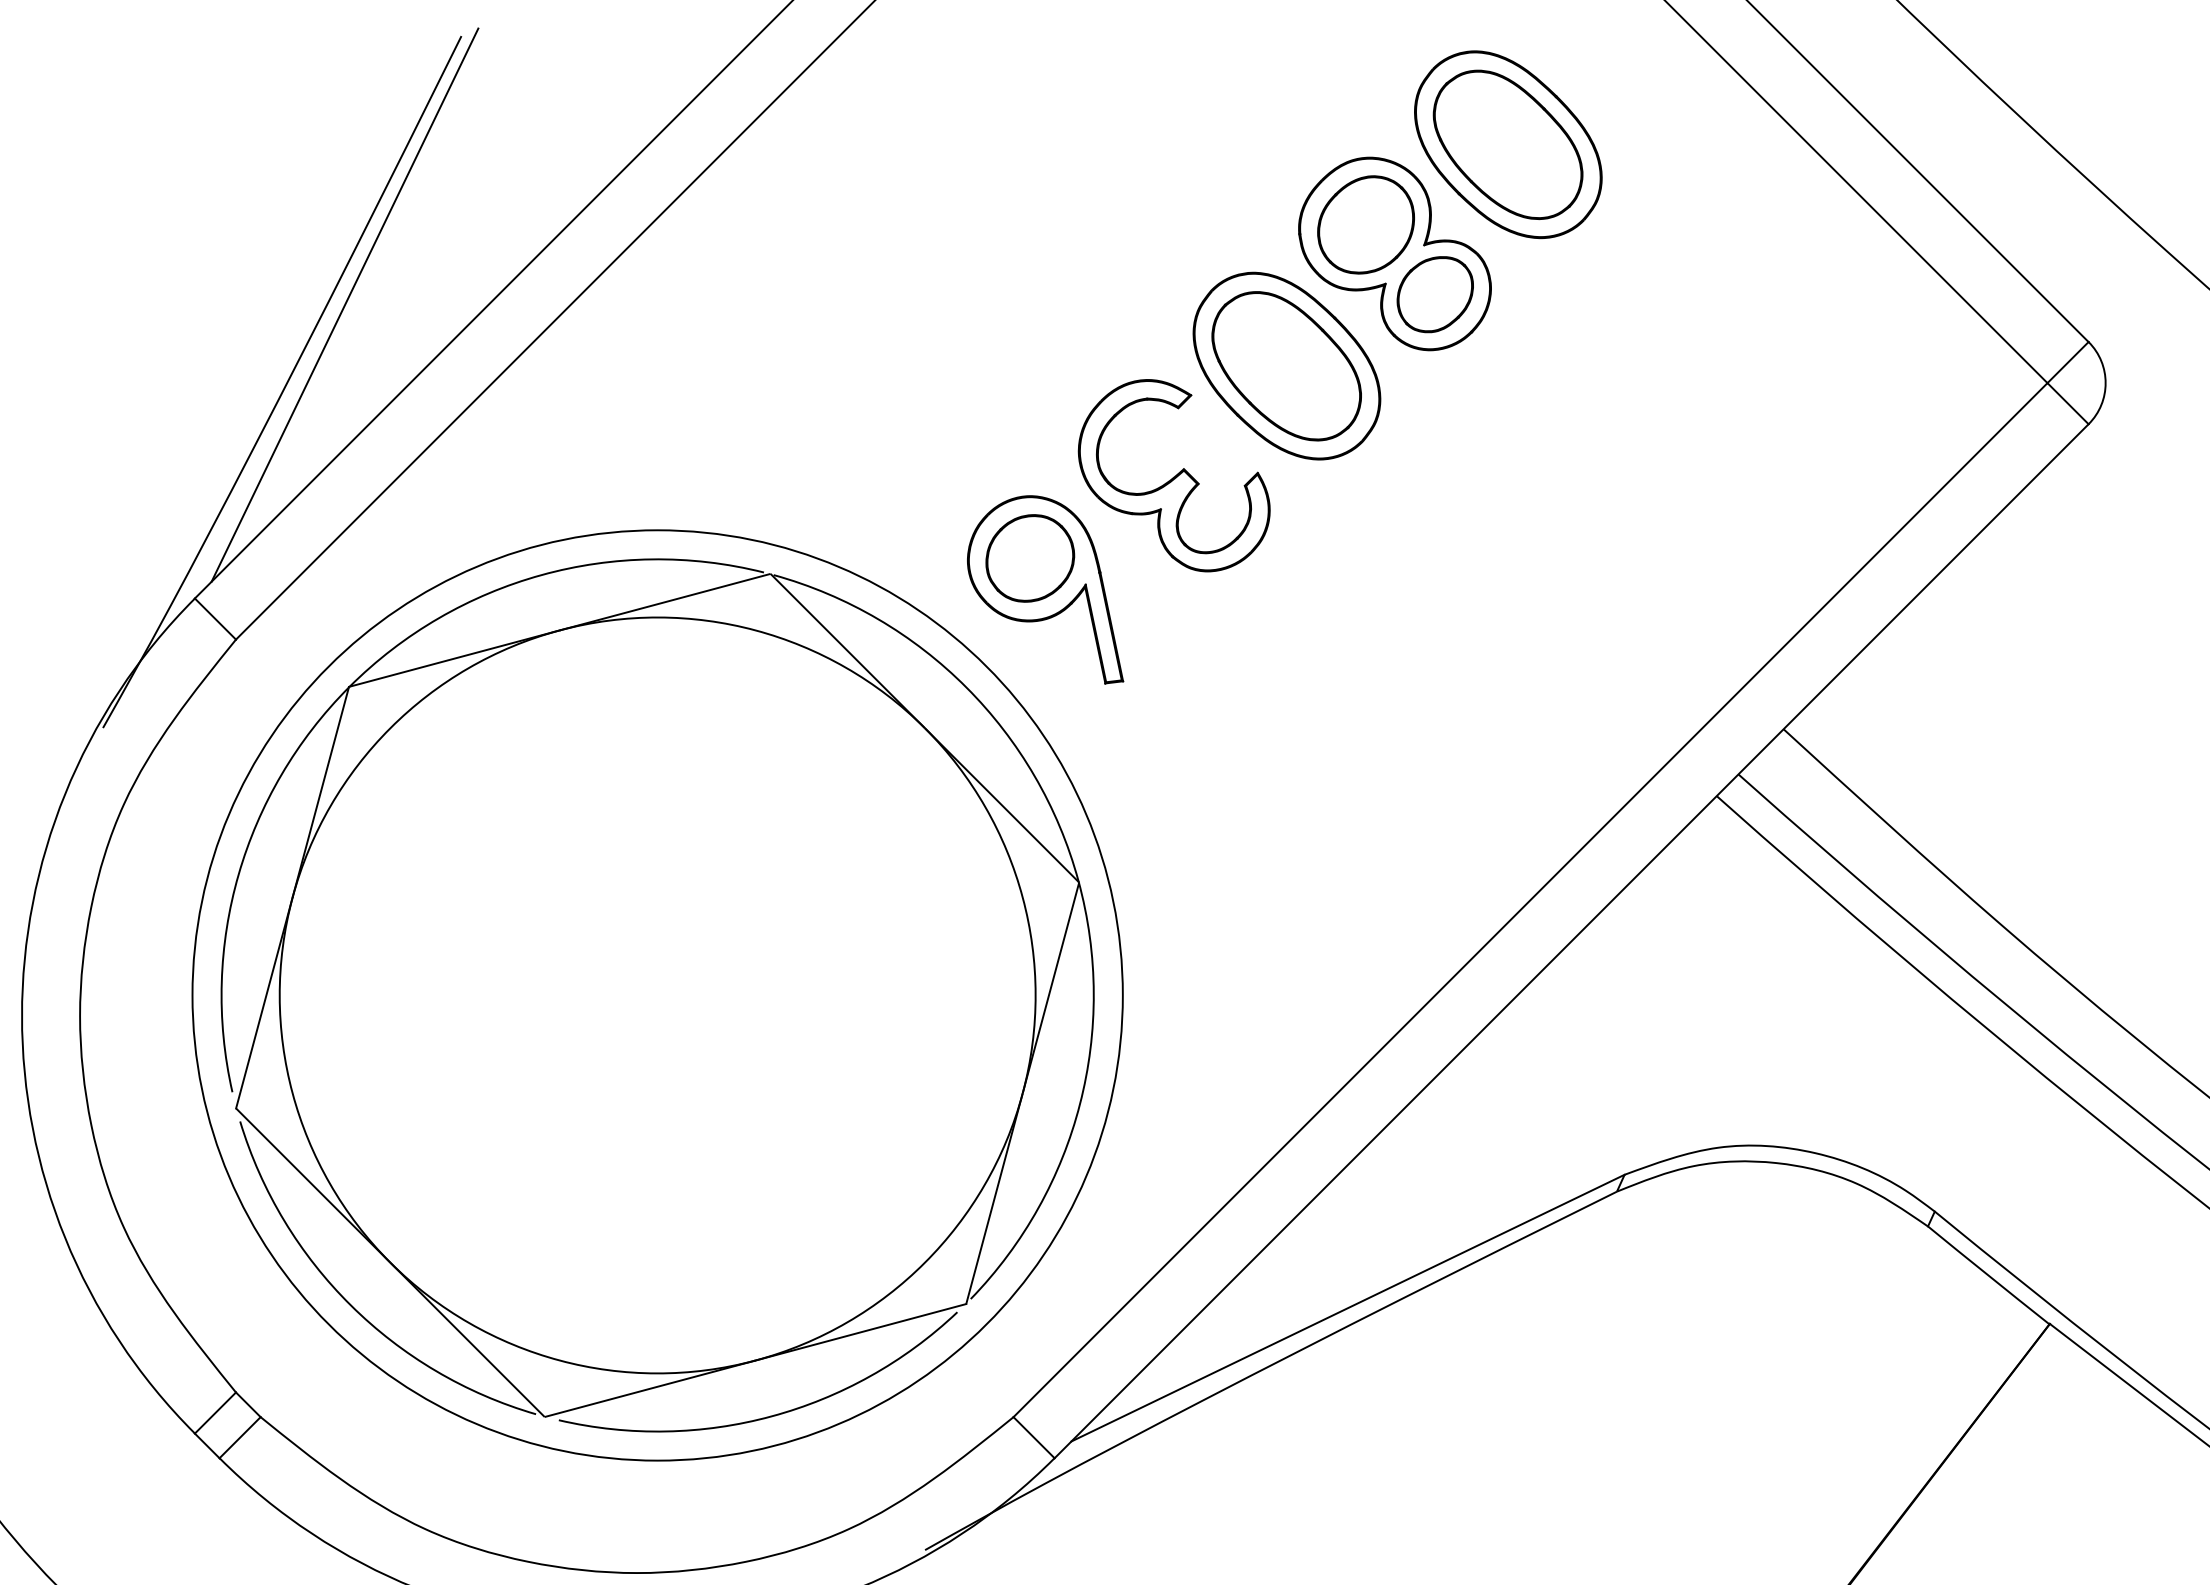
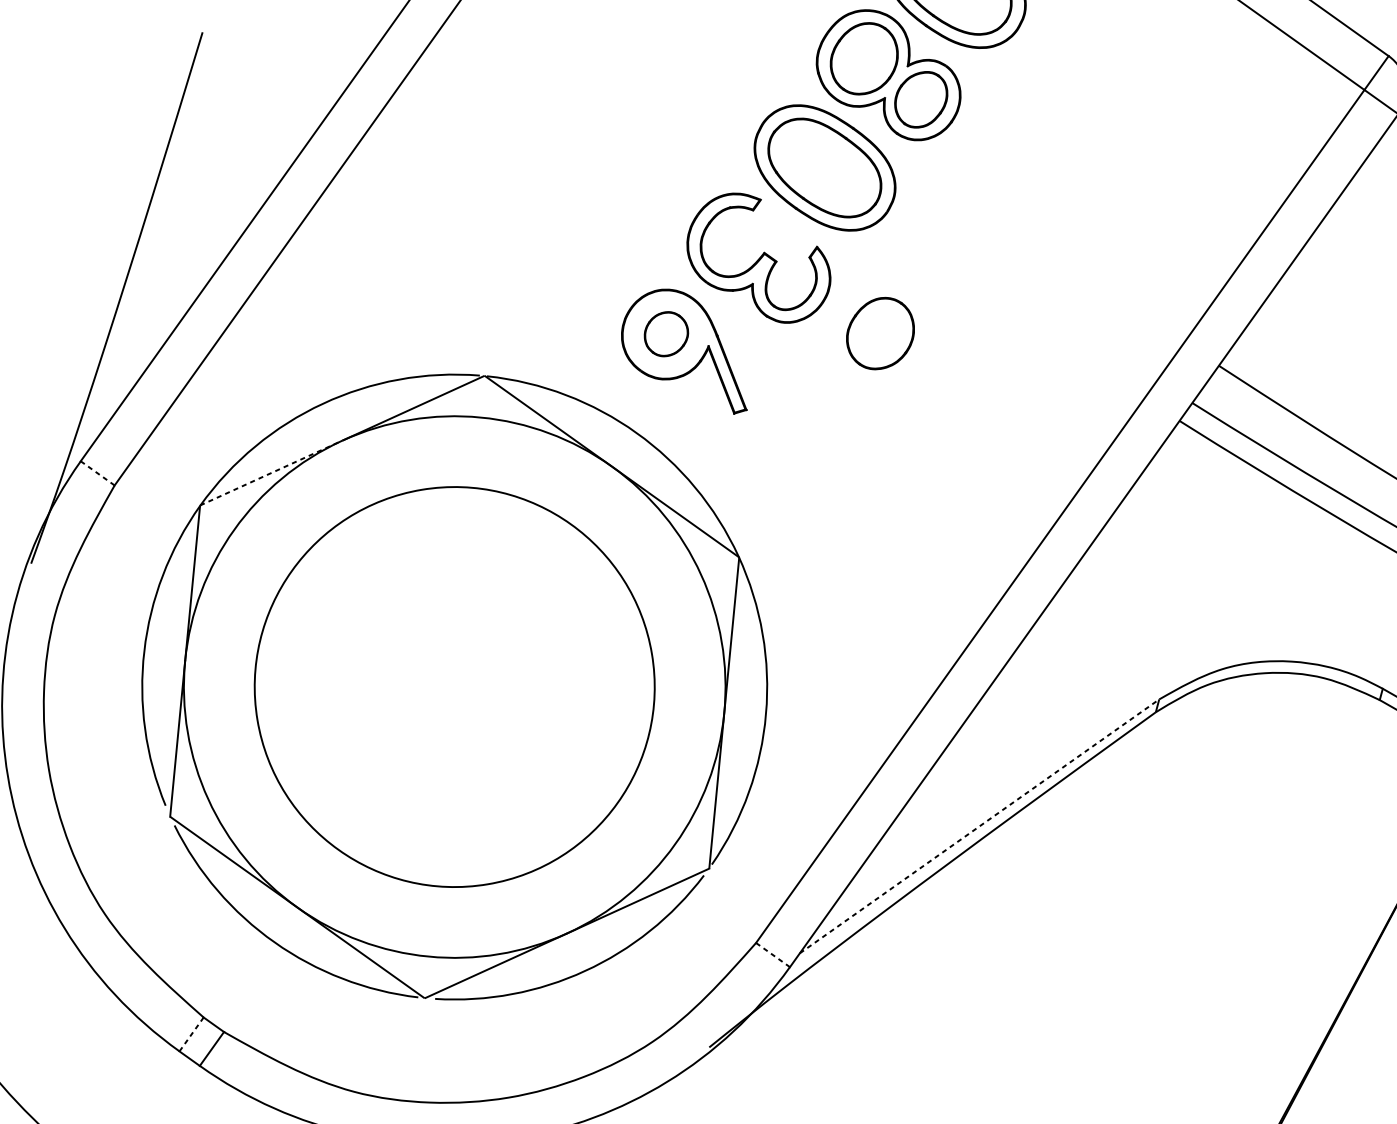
line: (344, 304) -> (151, 235), removed
part: (1030, 558) -> (666, 334), size x0.7
part: (1324, 606) -> (879, 333), added
line: (215, 618) -> (97, 472), solid -> dashed
line: (454, 658) -> (271, 472), solid -> dashed
circle: (657, 995) -> (454, 687), size x0.6
line: (1348, 1307) -> (979, 825), solid -> dashed
line: (215, 1412) -> (191, 1034), solid -> dashed
line: (1034, 1438) -> (773, 955), solid -> dashed

